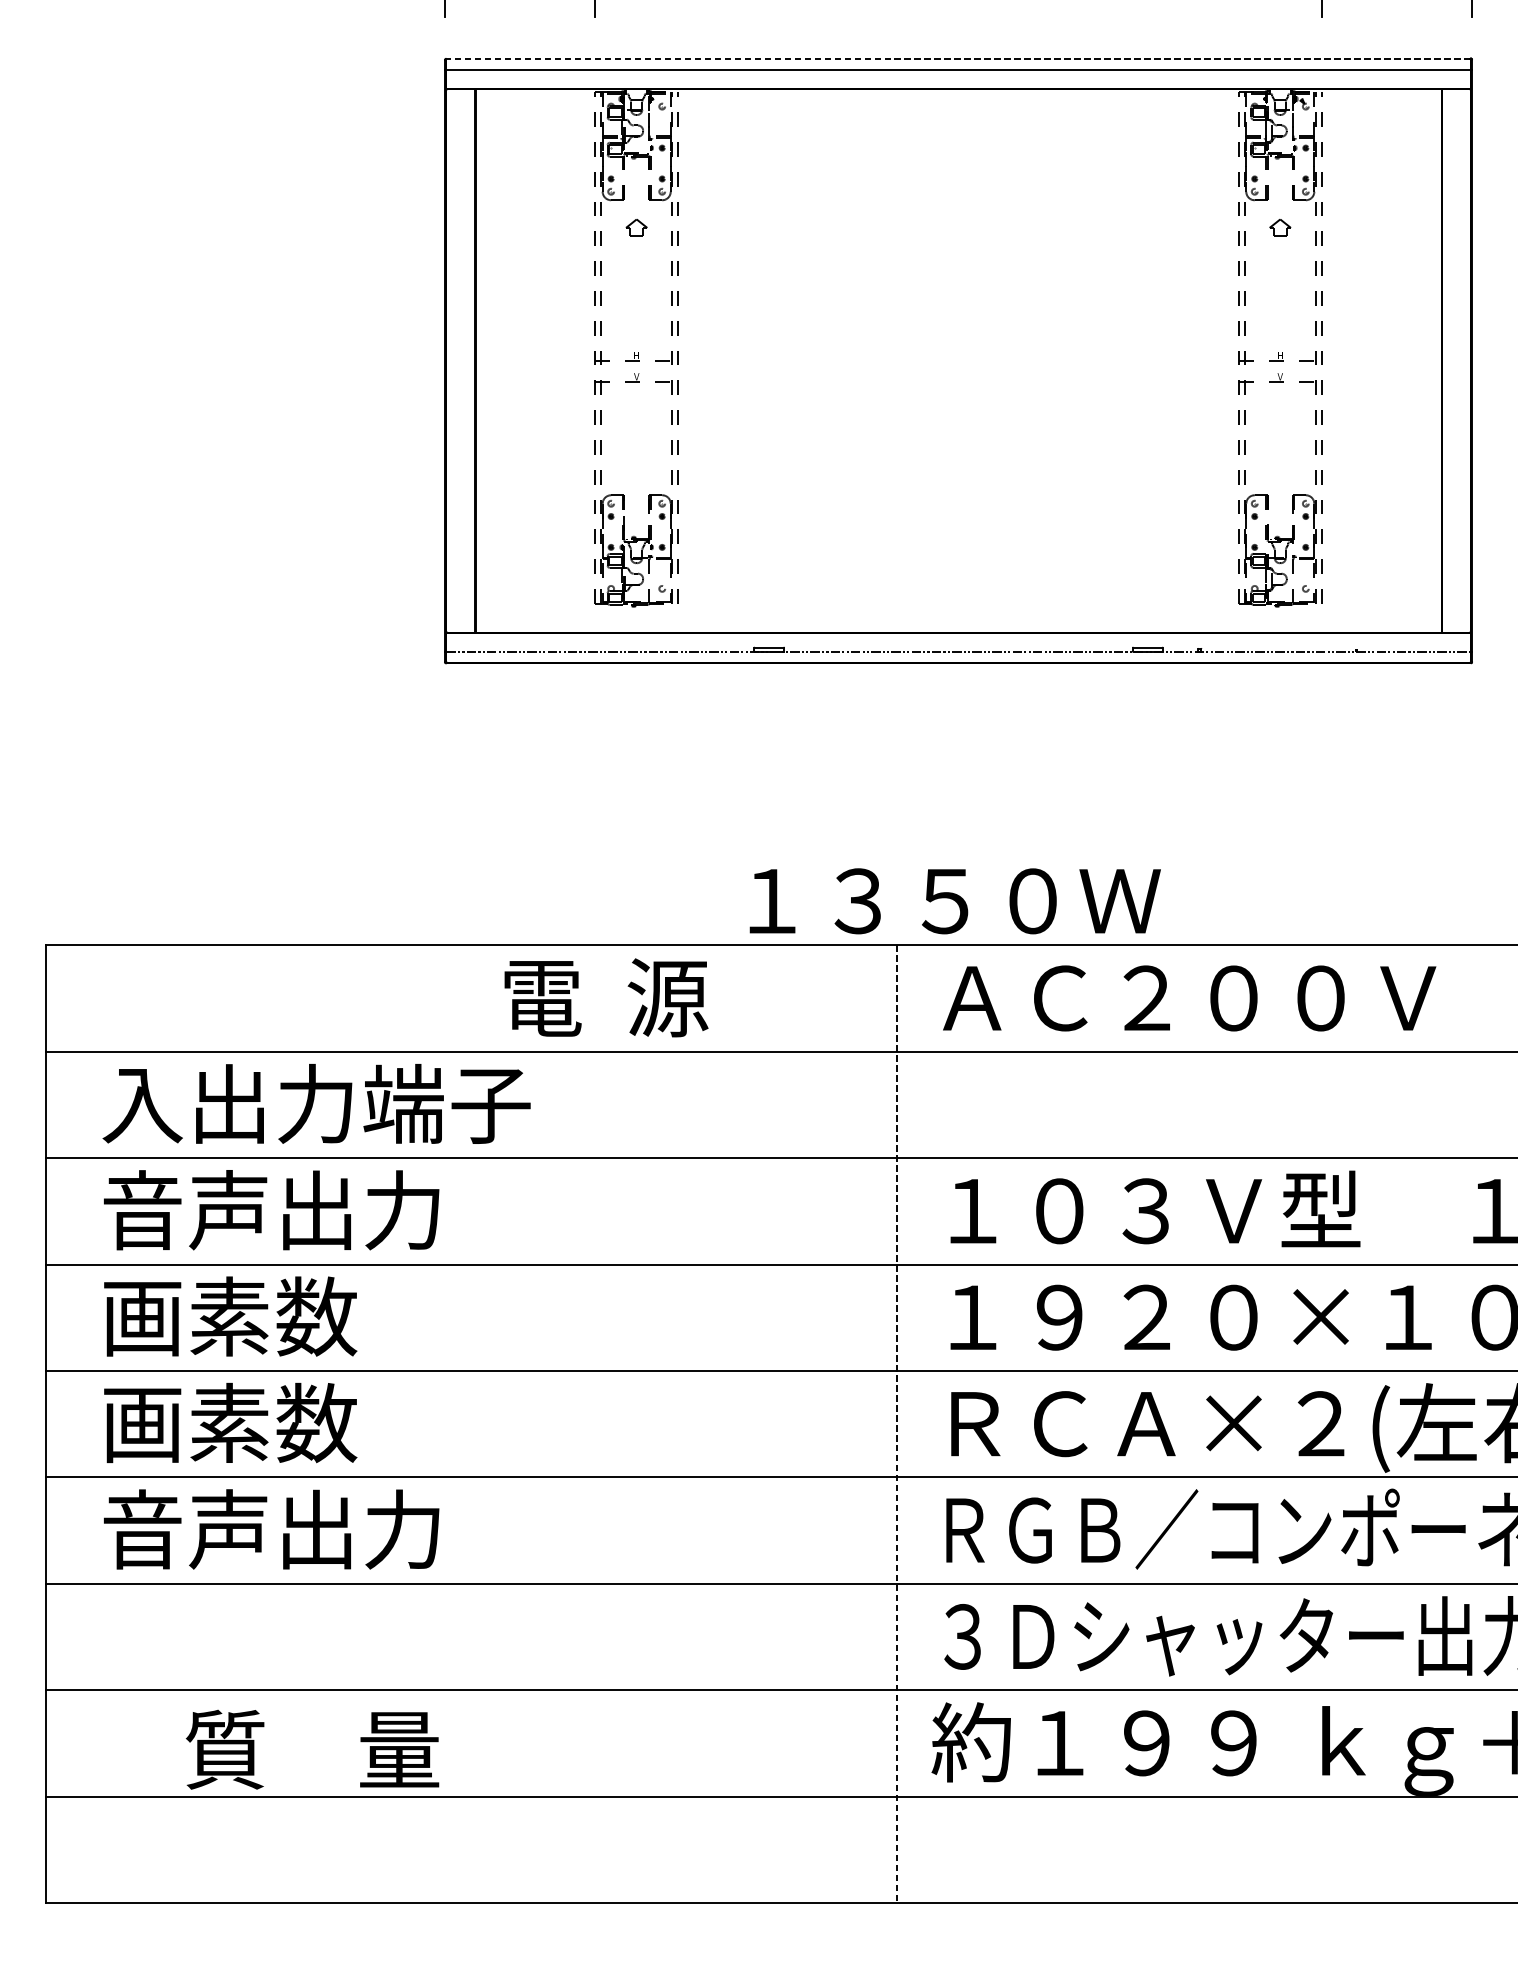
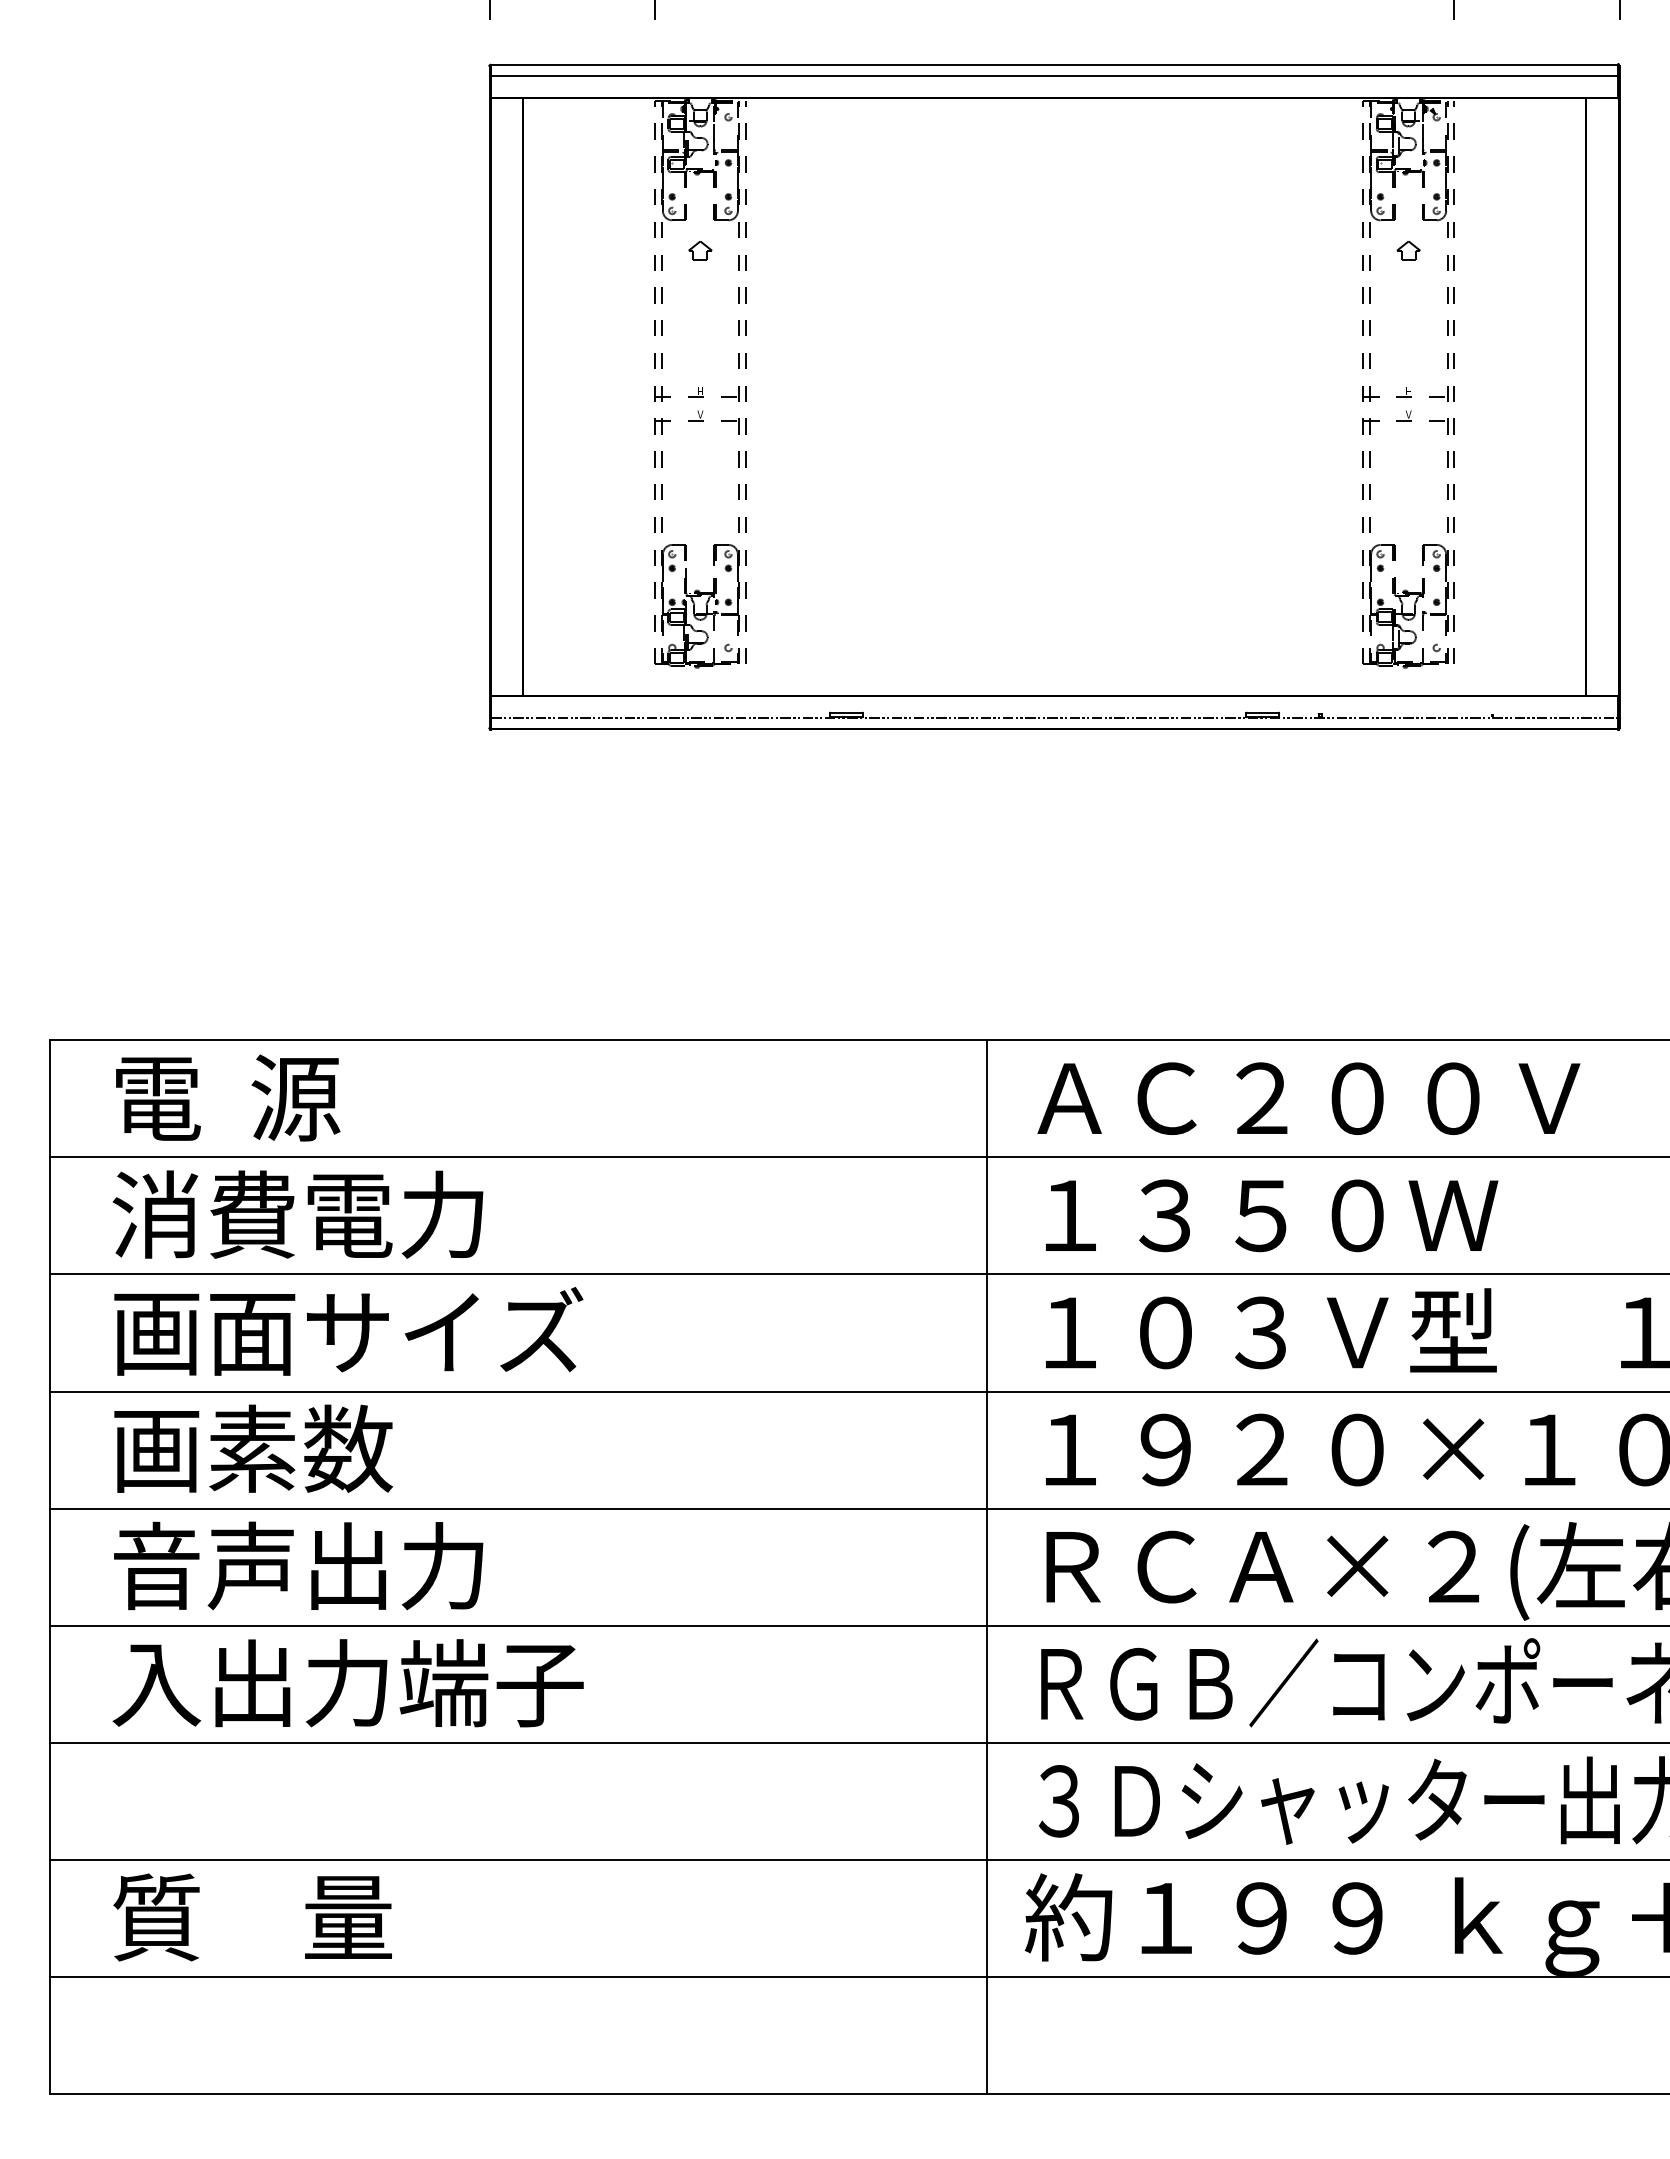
line: (958, 58) -> (1054, 64), dashed -> solid
text: (955, 901) -> (1272, 1215), moved
text: (606, 997) -> (228, 1097), moved
text: (316, 1103) -> (347, 1214), 入出力端子 -> 消費電力
text: (316, 1209) -> (348, 1331), 音声出力 -> 画面サイズ
text: (271, 1422) -> (298, 1565), 画素数 -> 音声出力
line: (897, 1424) -> (987, 1567), dashed -> solid
text: (316, 1528) -> (347, 1682), 音声出力 -> 入出力端子
text: (312, 1749) -> (252, 1917), moved

